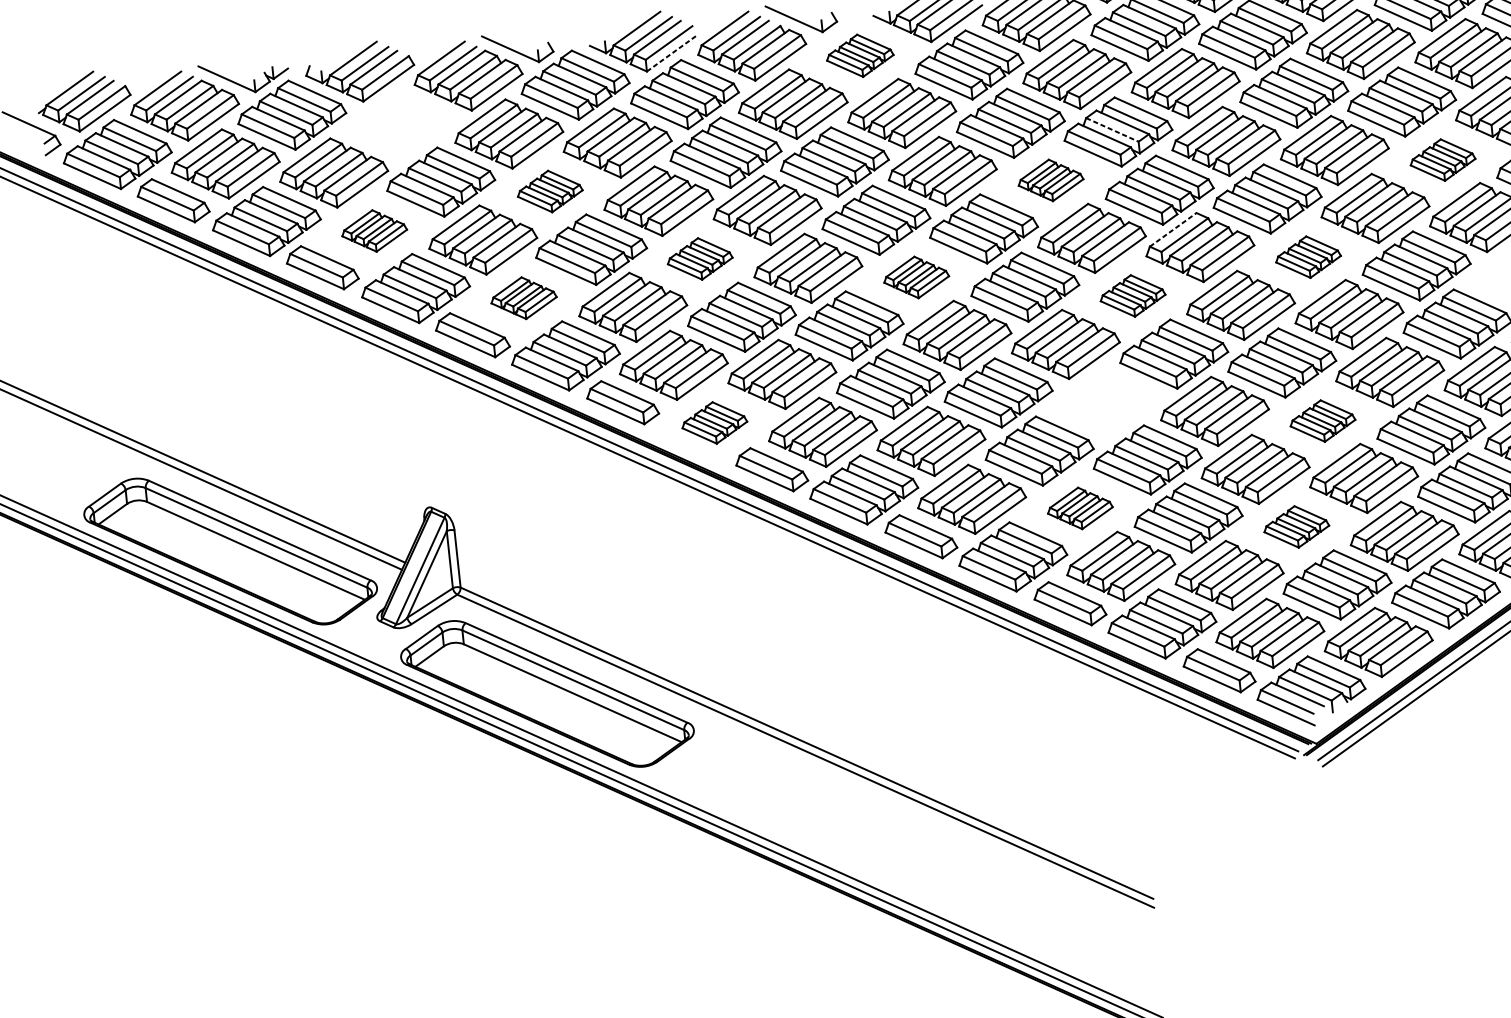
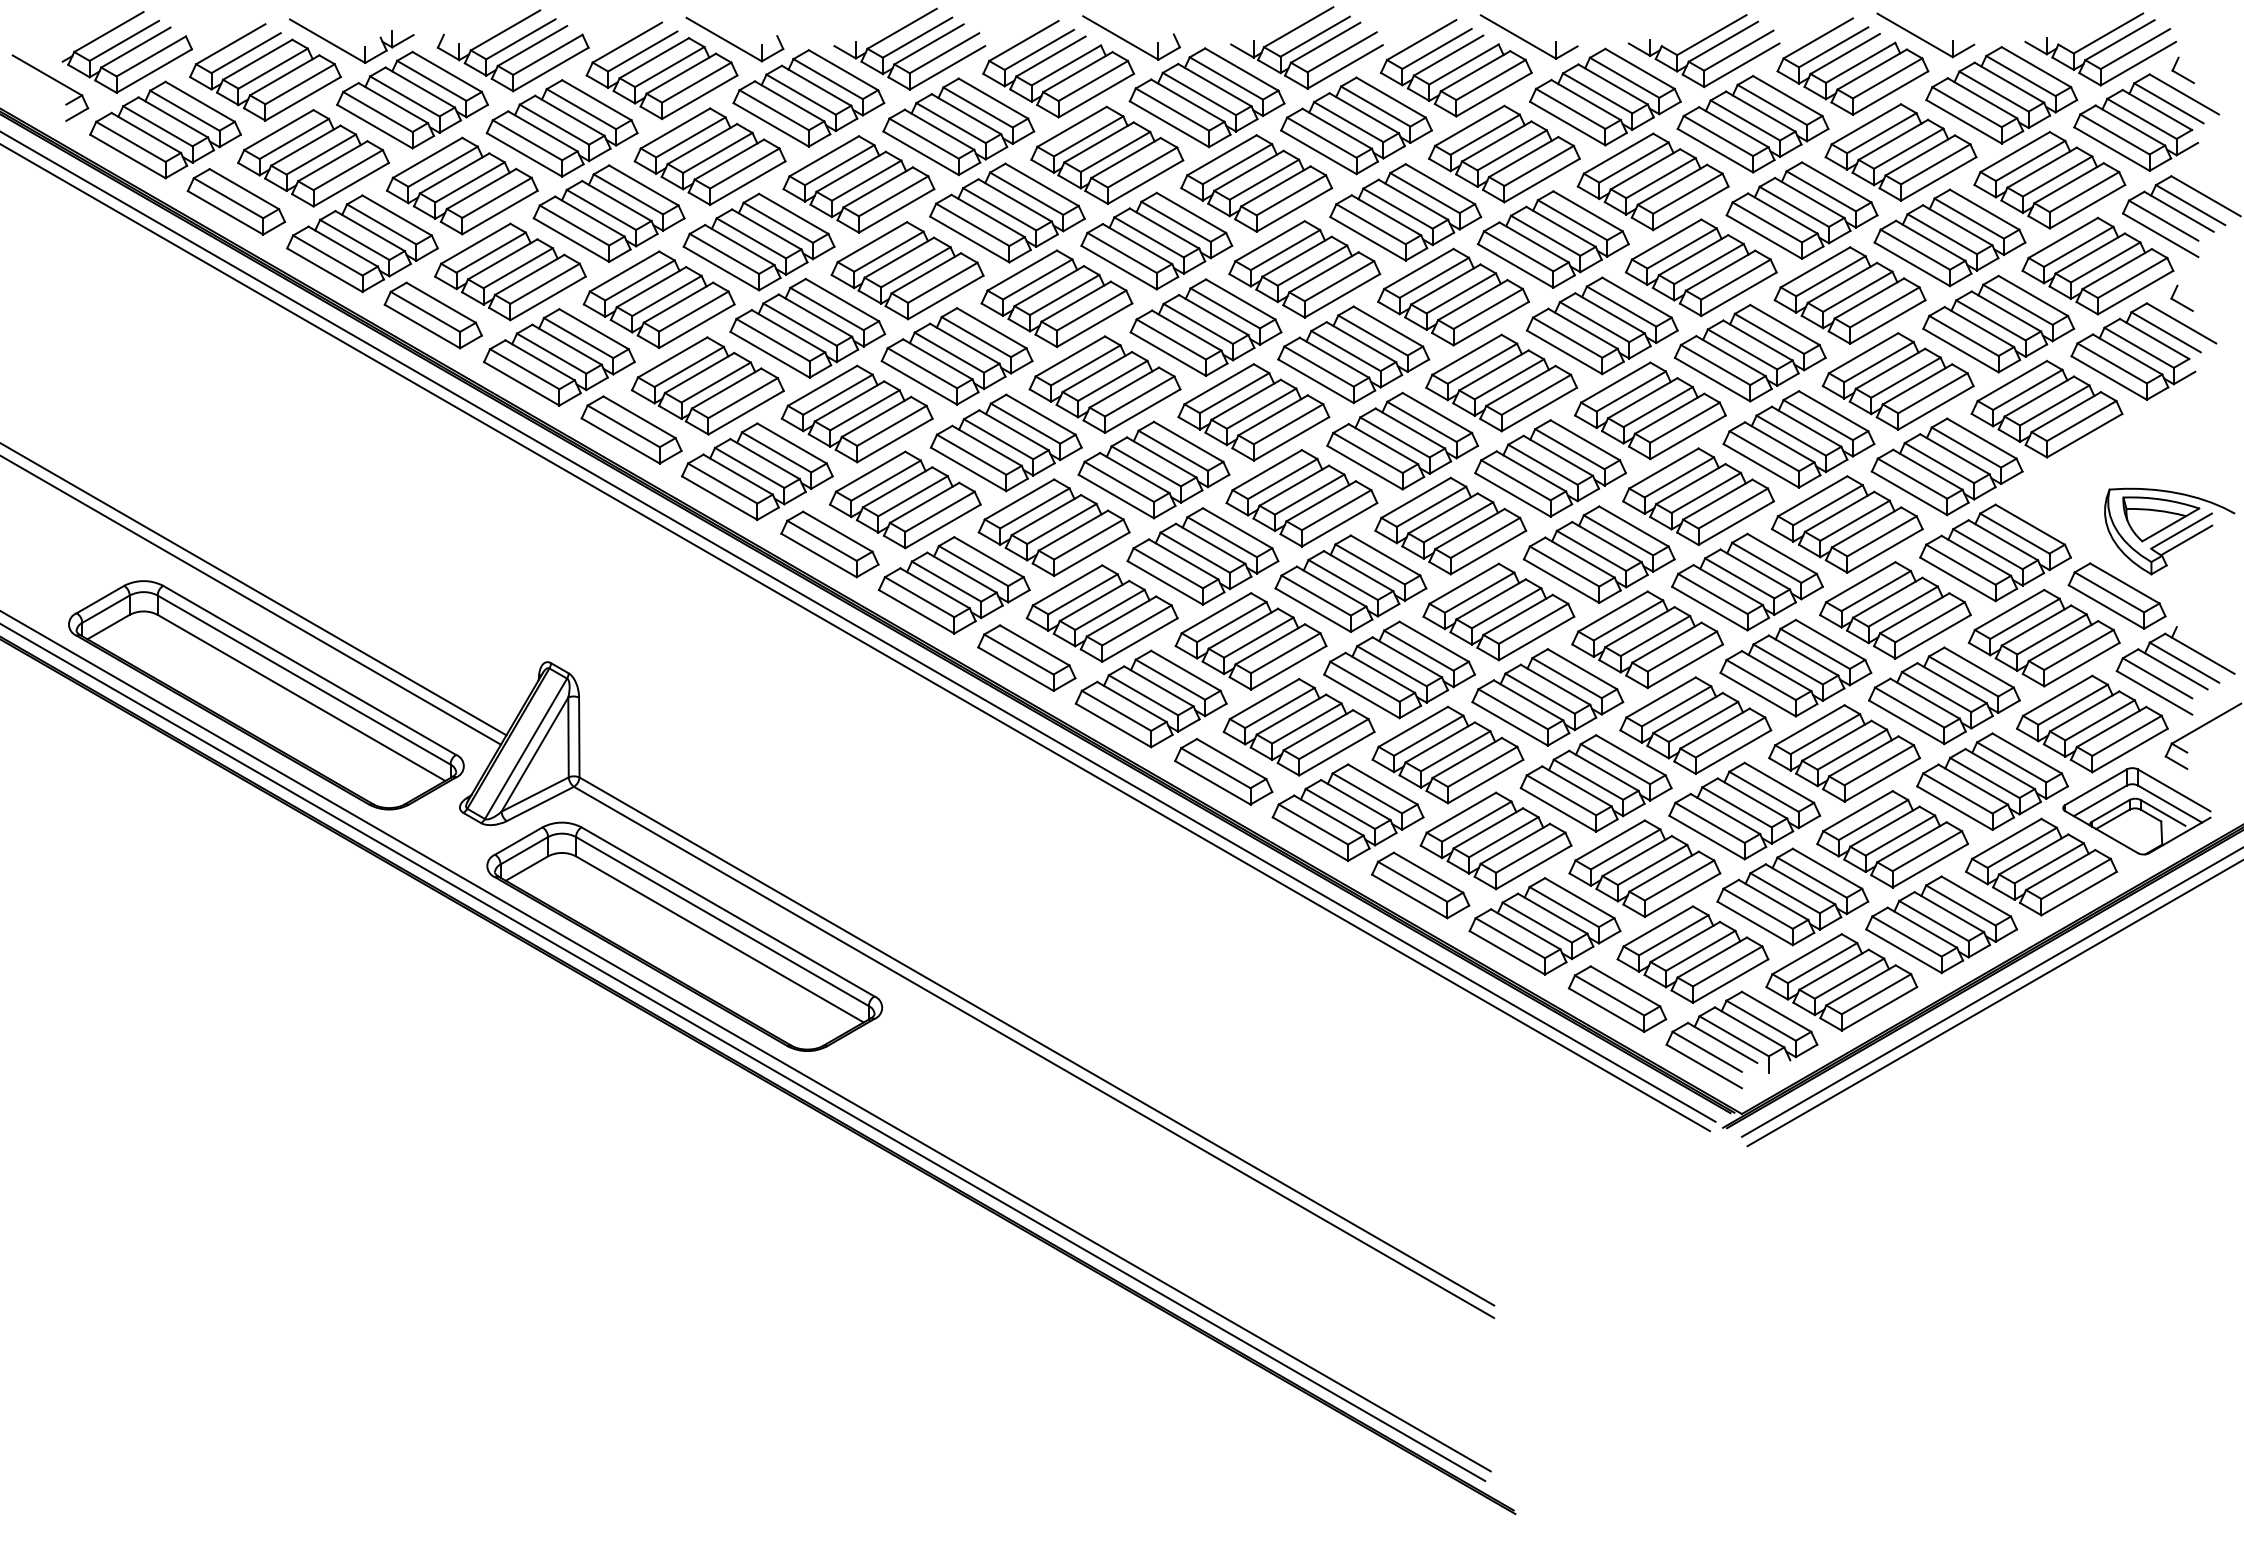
line: (672, 52) -> (947, 67), dashed -> solid
part: (859, 55) -> (1206, 97), size x1.67
part: (400, 124) -> (561, 128), added
line: (1113, 130) -> (1546, 236), dashed -> solid
part: (1442, 159) -> (1998, 323), size x1.67
part: (1050, 180) -> (1453, 296), size x1.67
part: (549, 191) -> (758, 241), size x1.67
line: (1173, 229) -> (1616, 382), dashed -> solid
part: (374, 230) -> (510, 271), size x1.67
part: (1308, 257) -> (1798, 439), size x1.67
part: (699, 259) -> (956, 356), size x1.67
part: (916, 277) -> (1253, 412), size x1.67
part: (1132, 296) -> (1550, 468), size x1.67
part: (523, 297) -> (707, 385), size x1.67
part: (1105, 402) -> (1498, 611), added
part: (1322, 421) -> (1795, 668), size x1.67
part: (714, 423) -> (953, 585), size x1.67
part: (1079, 508) -> (1447, 754), size x1.67
part: (1296, 526) -> (1744, 810), size x1.67

